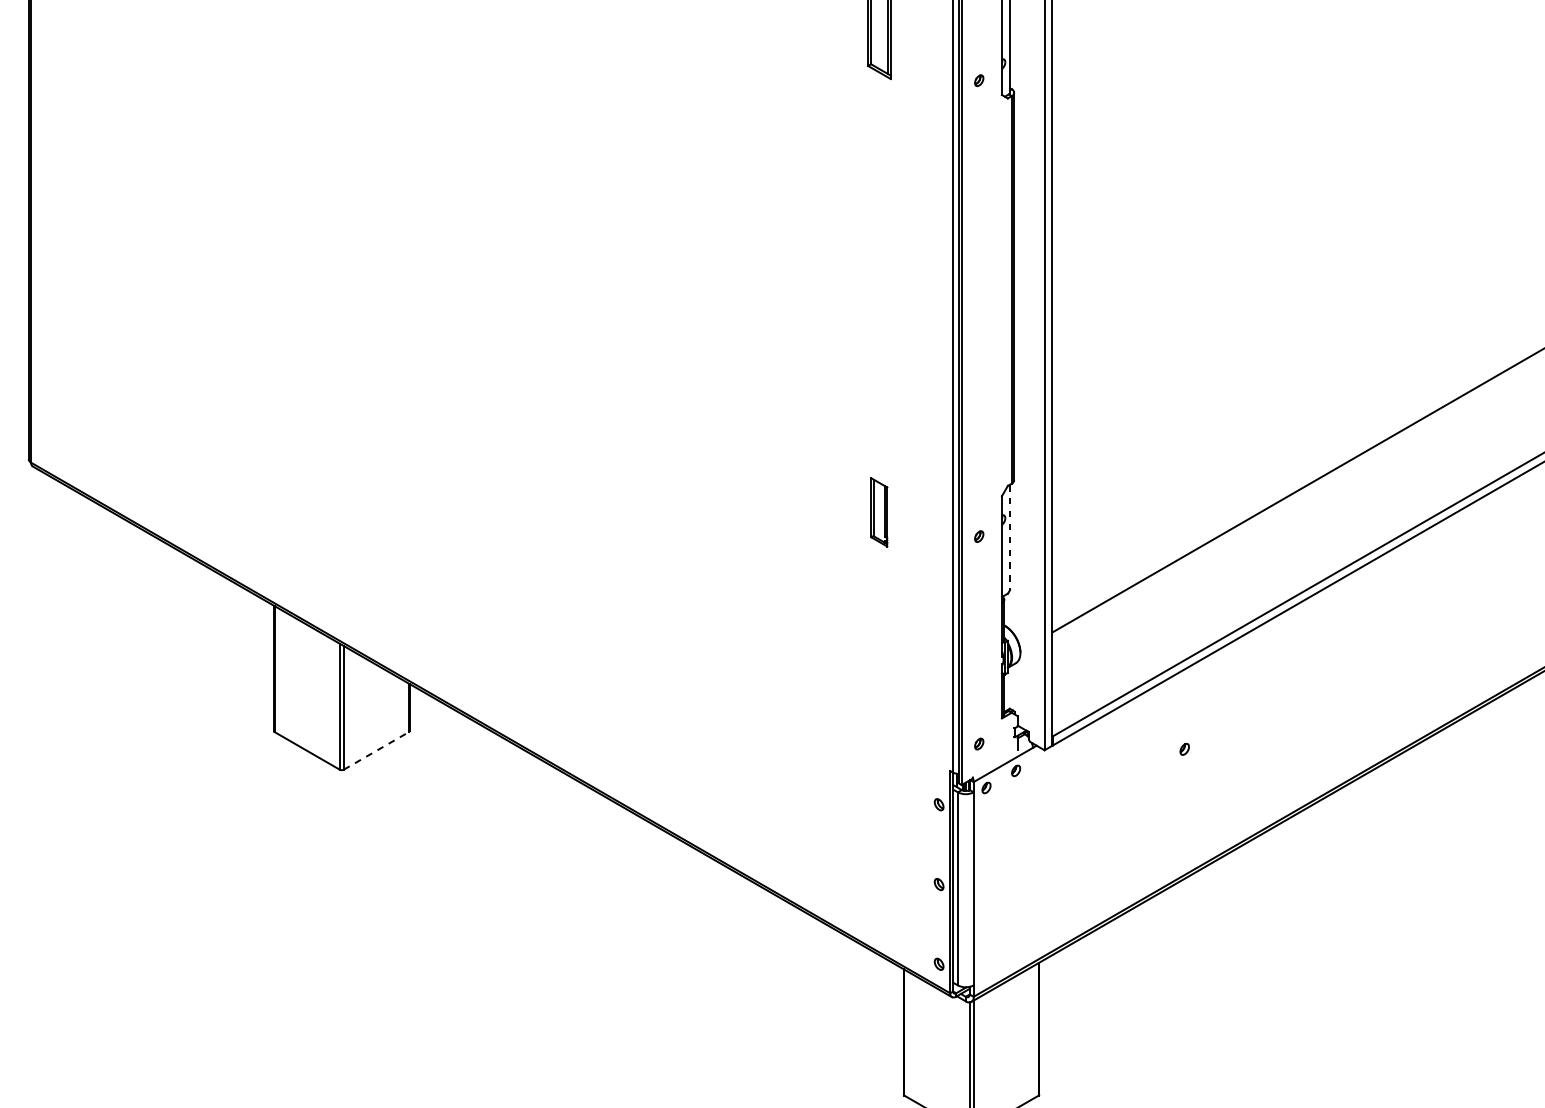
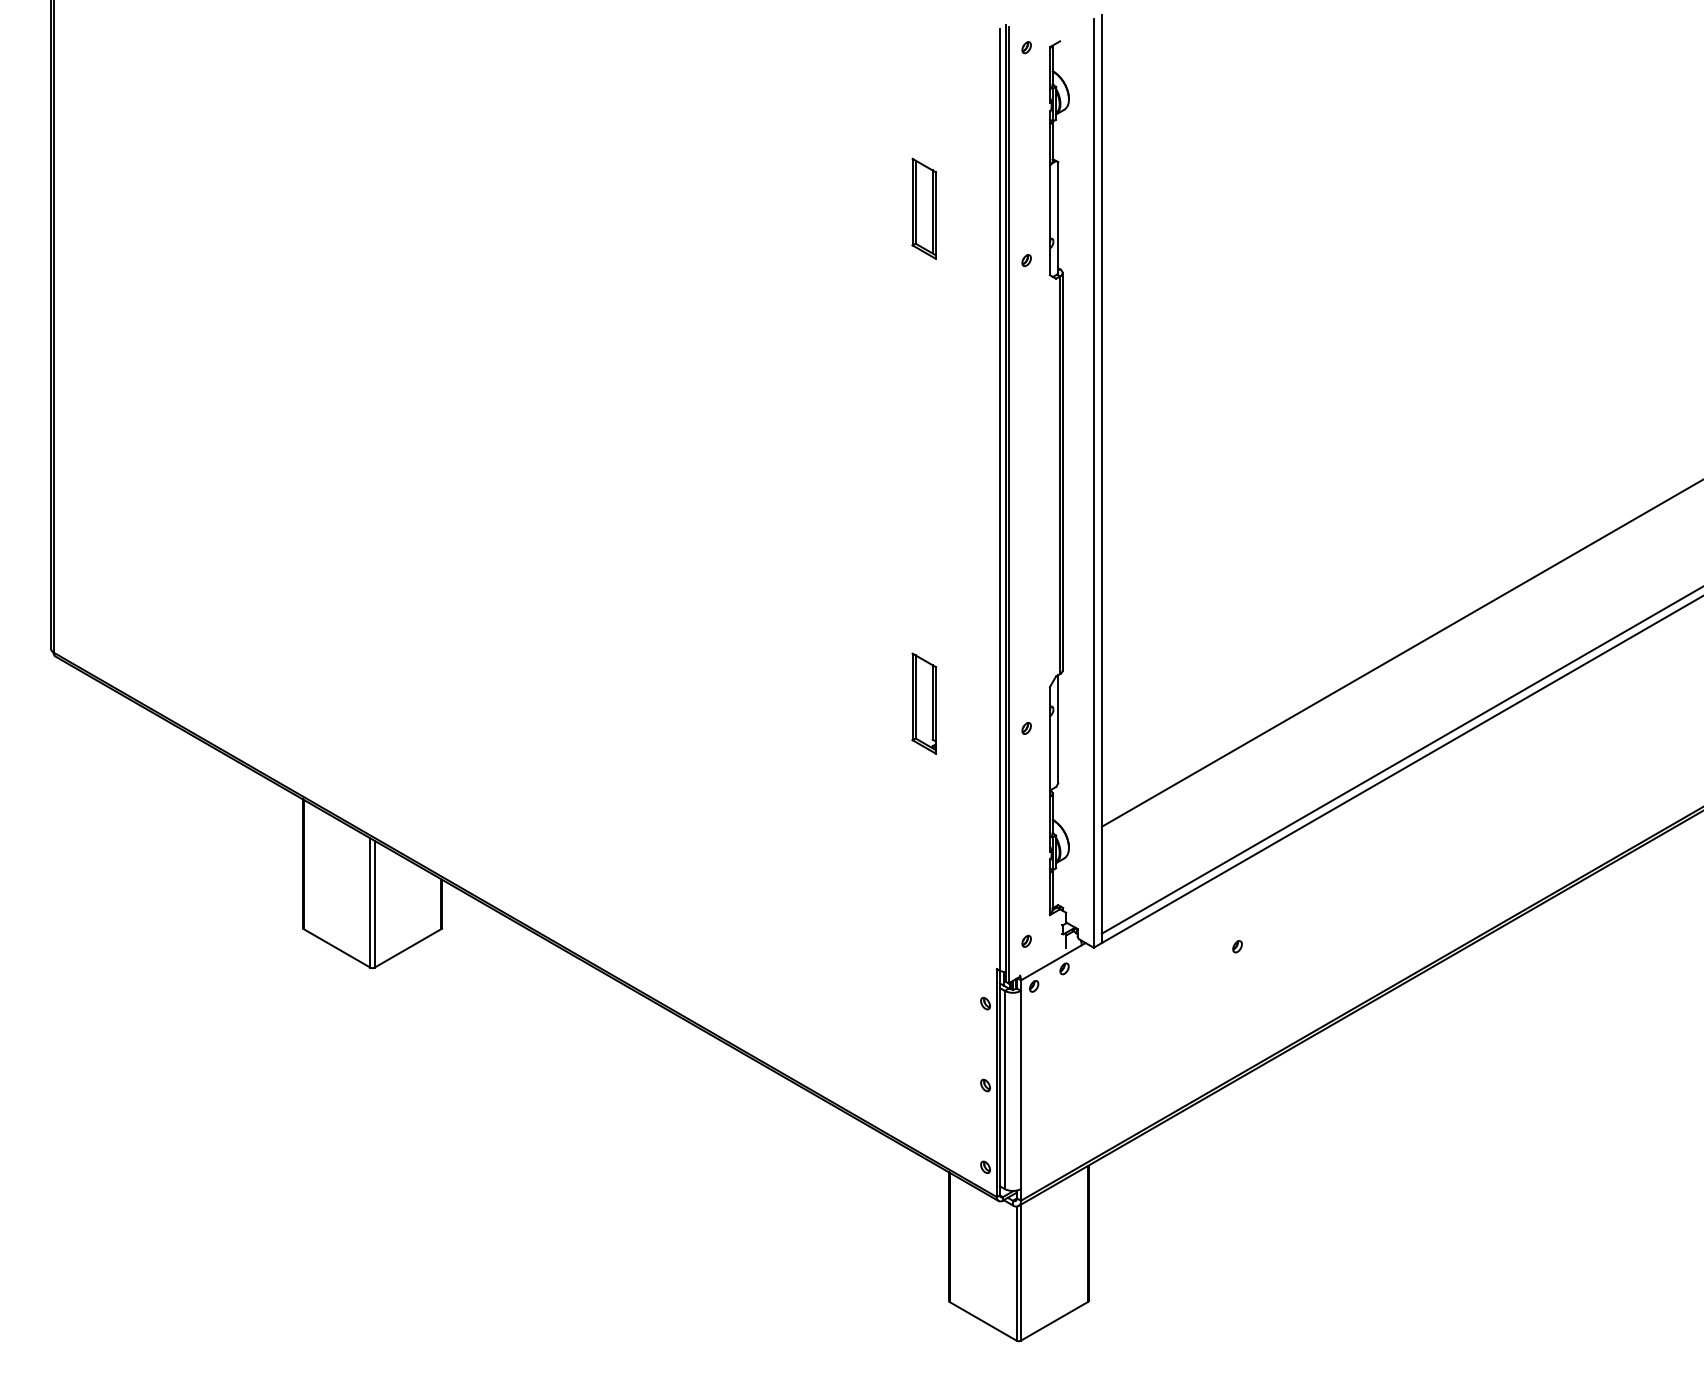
part: (878, 512) -> (923, 703), size x1.43
line: (1010, 537) -> (1058, 729), dashed -> solid
line: (375, 751) -> (407, 948), dashed -> solid

